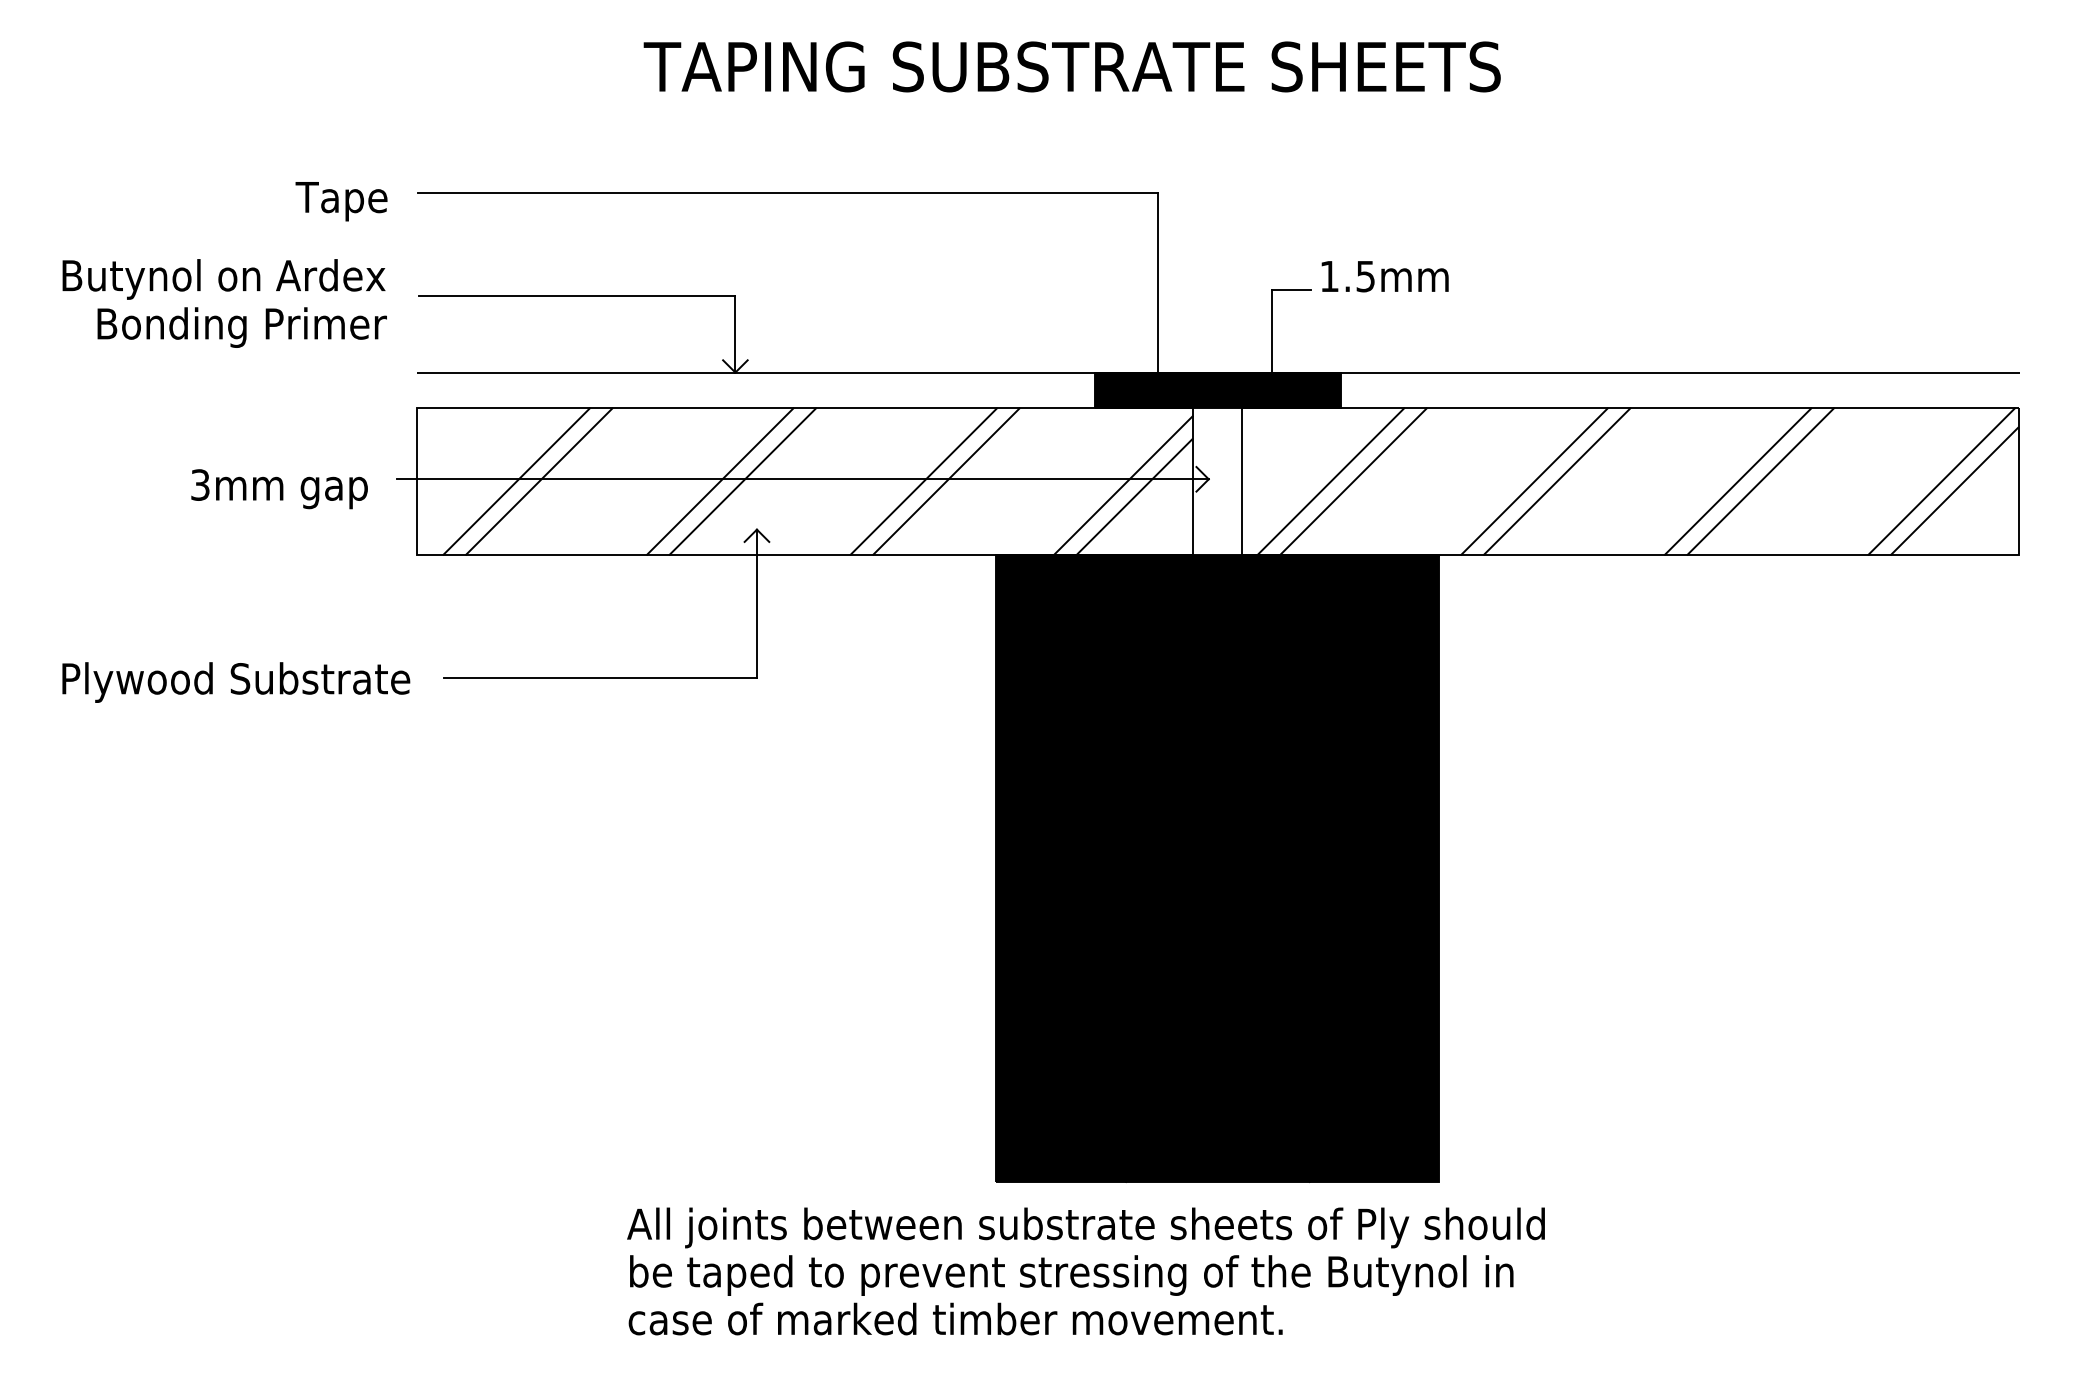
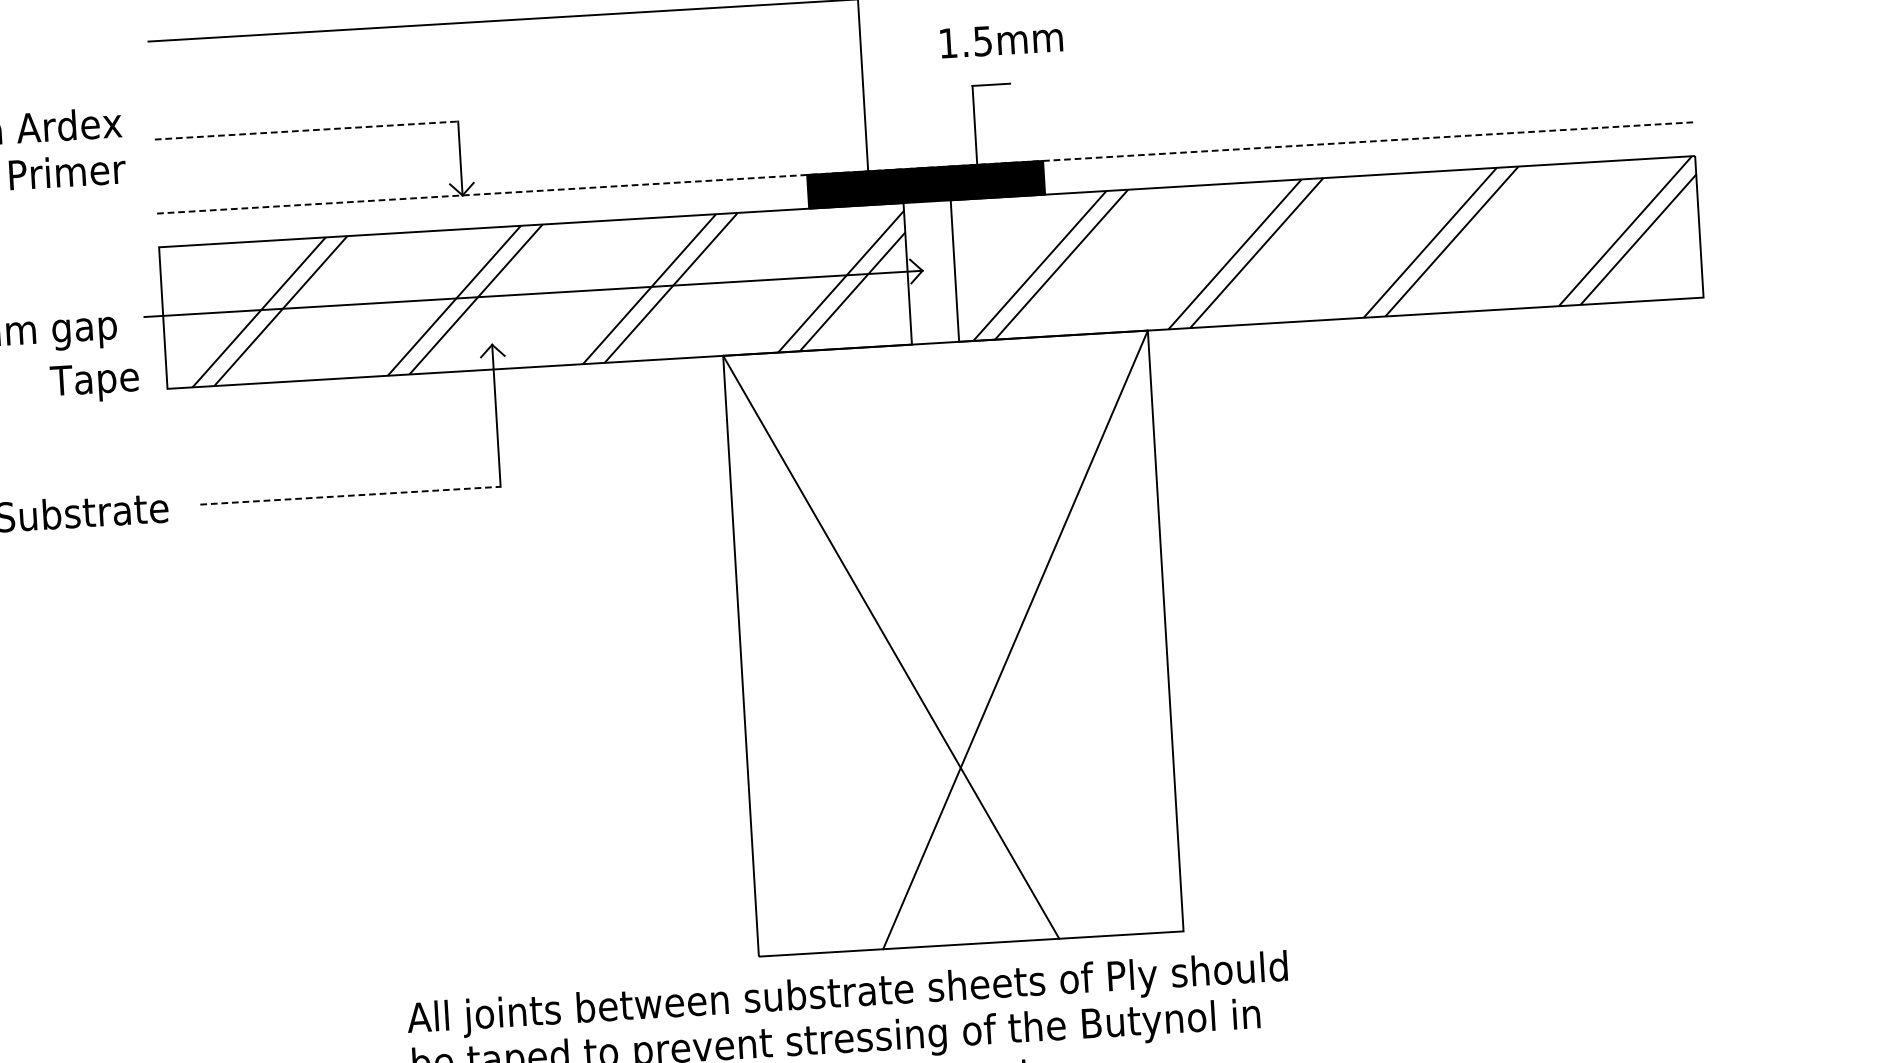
text: (341, 201) -> (94, 382), moved
text: (1384, 276) -> (1000, 40), moved
line: (577, 295) -> (306, 130), solid -> dashed
line: (1218, 372) -> (925, 167), solid -> dashed
line: (600, 677) -> (350, 495), solid -> dashed
fill: (1217, 868) -> (953, 643), removed

